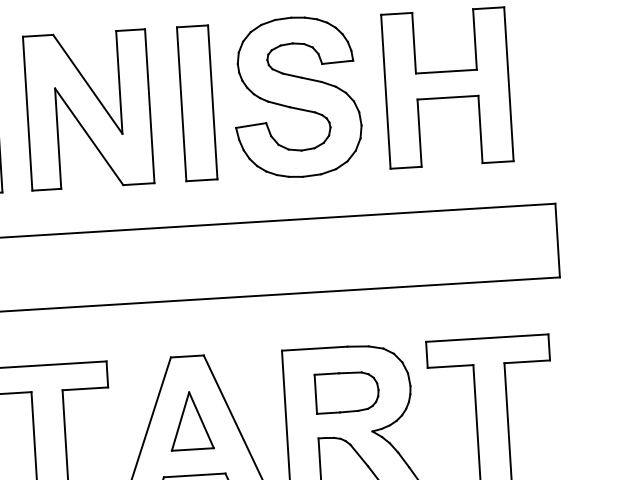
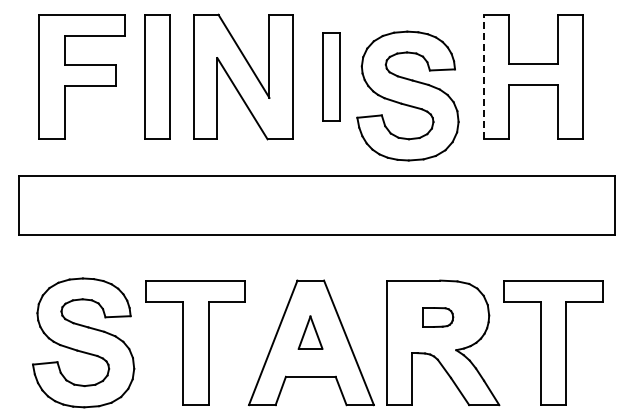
line: (385, 91) -> (483, 76), solid -> dashed
part: (296, 96) -> (407, 95), moved
part: (197, 102) -> (331, 76), size x0.7
part: (346, 392) -> (437, 317), size x0.6
part: (190, 420) -> (310, 332), size x0.7

